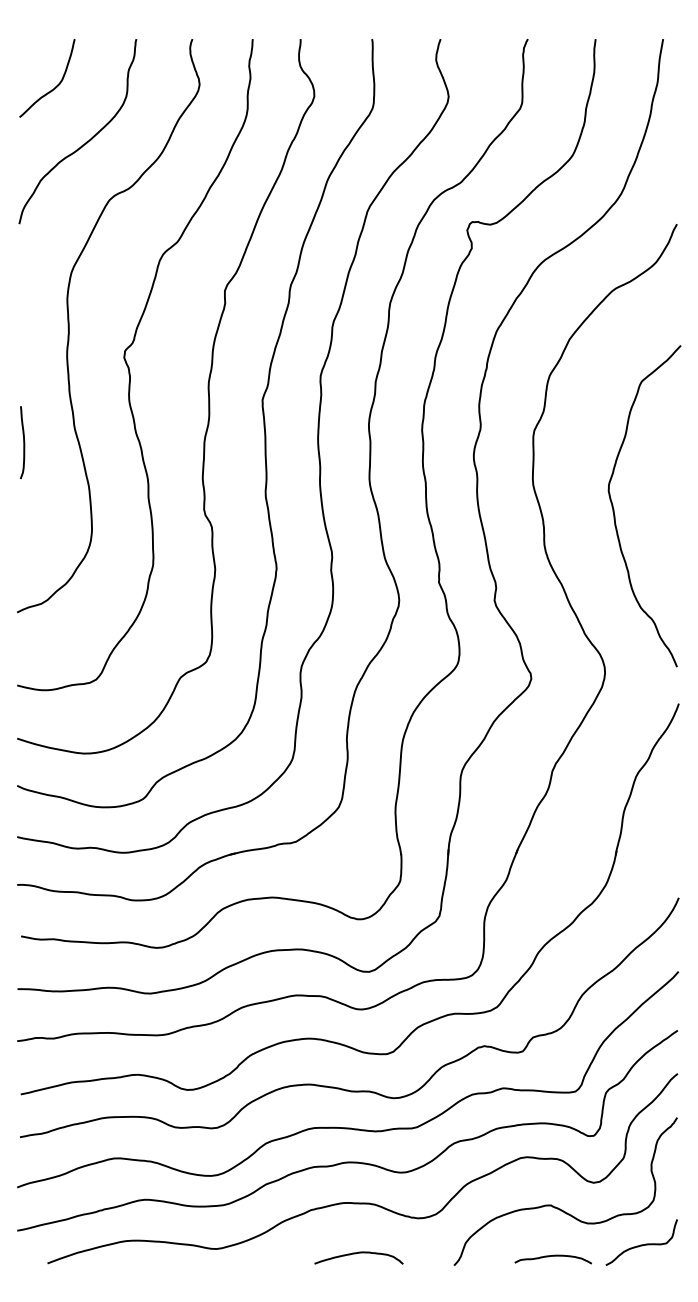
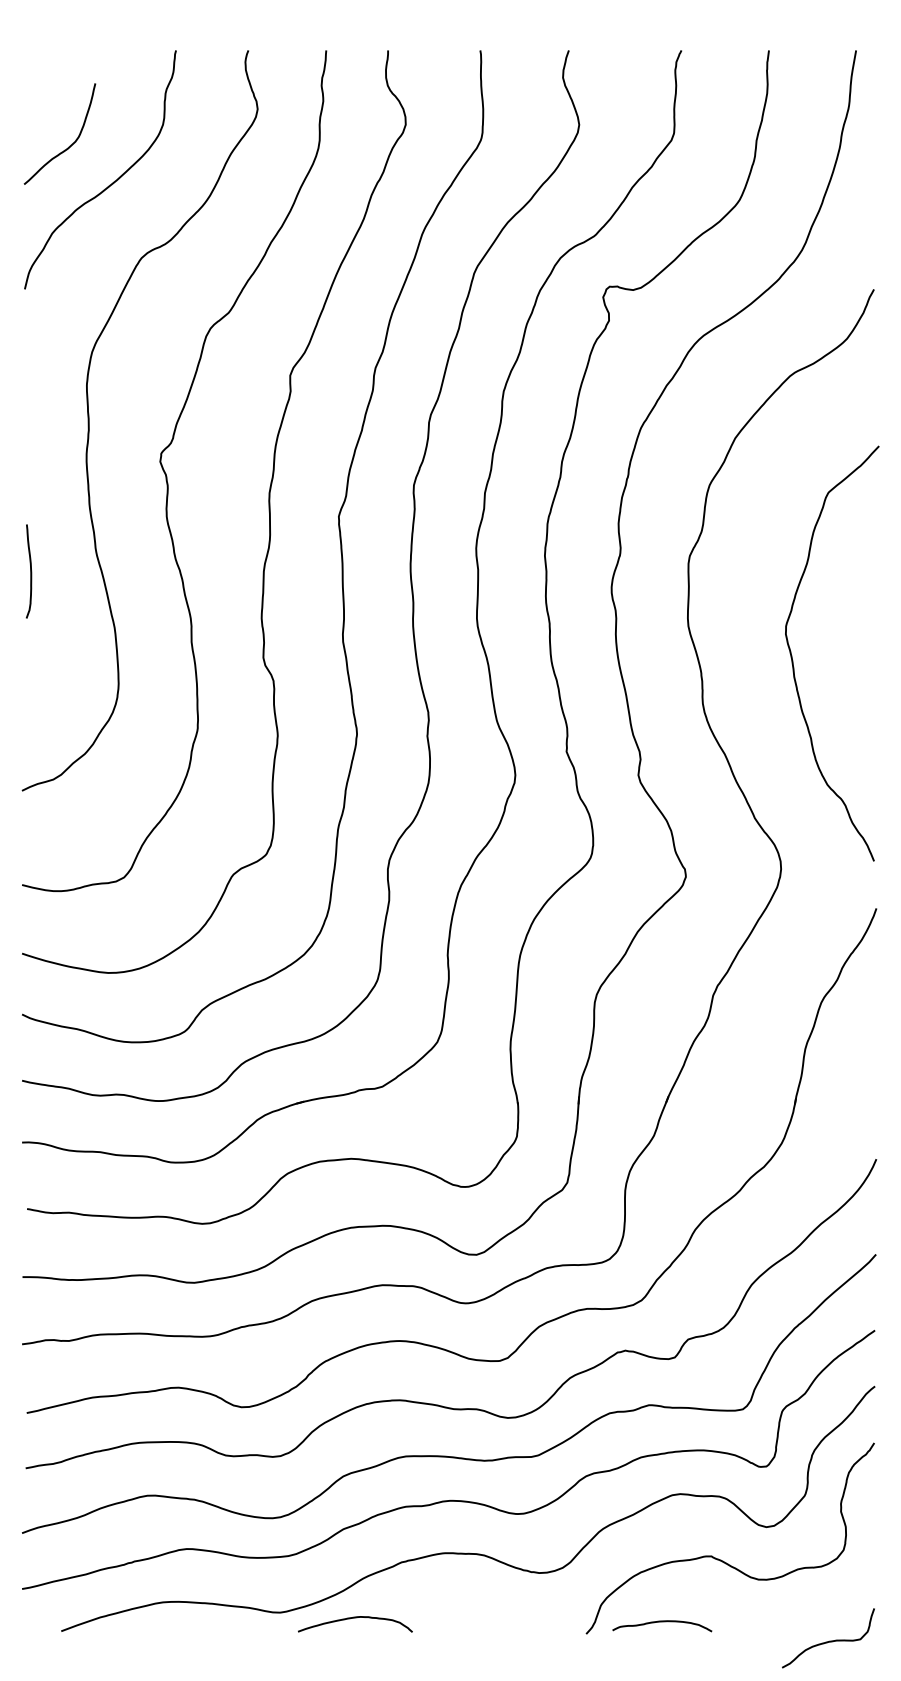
curve: (54, 87) -> (69, 145), moved
curve: (642, 1244) -> (829, 1640), moved
curve: (359, 1253) -> (355, 1618), moved
curve: (553, 1256) -> (662, 1622), moved

